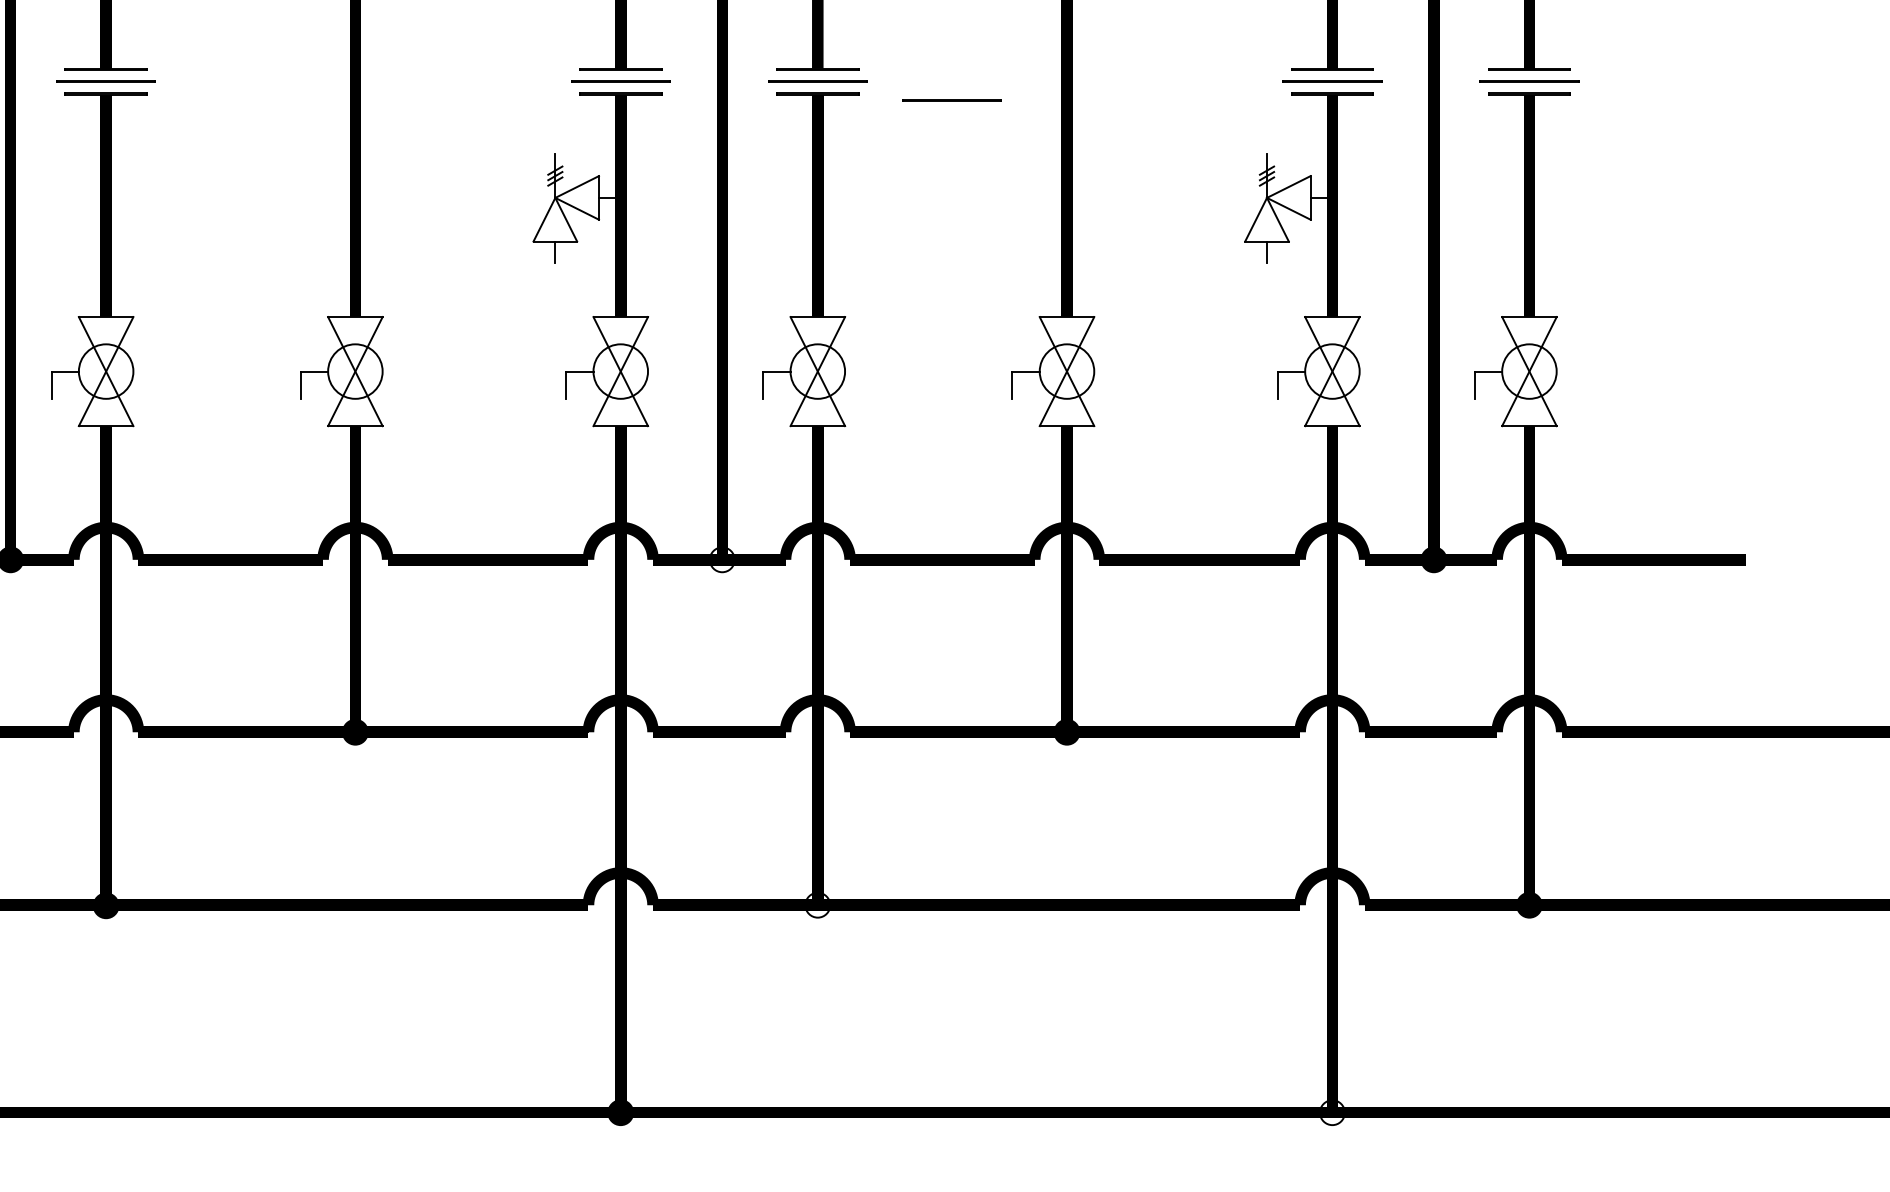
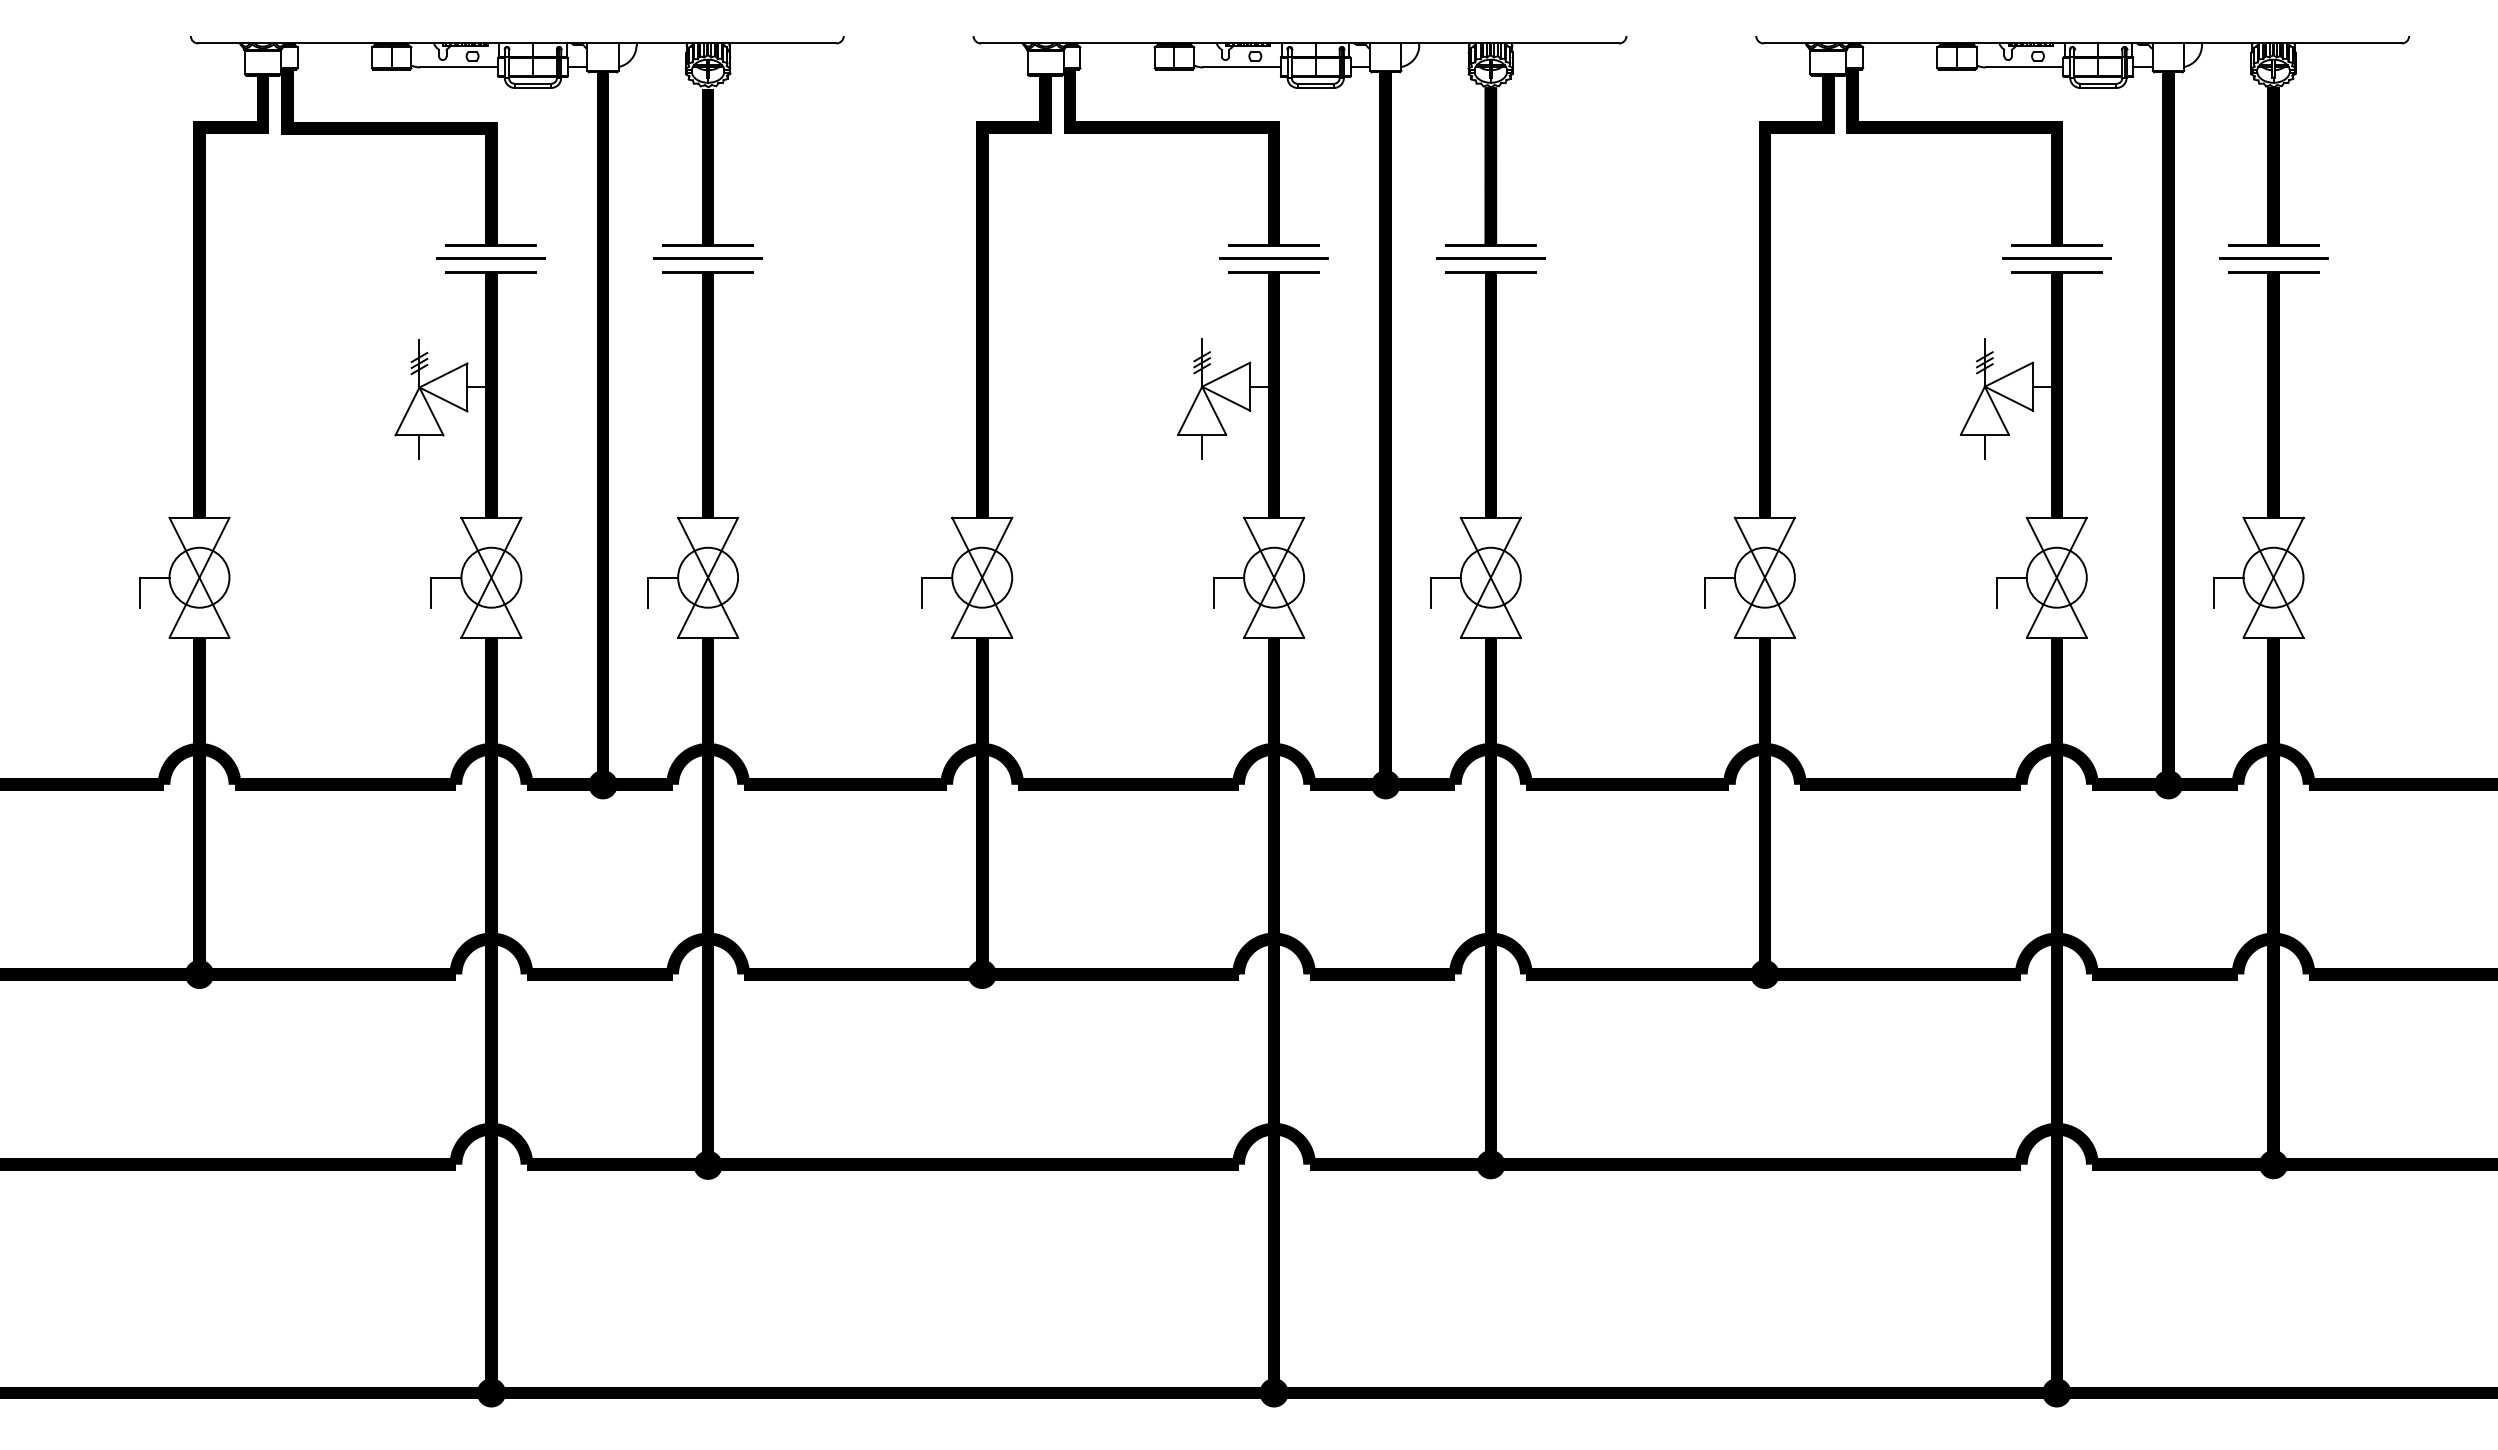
line: (952, 100) -> (1638, 279), removed
fill: (722, 559) -> (1385, 784), added
fill: (817, 905) -> (1490, 1164), added
fill: (1332, 1112) -> (2056, 1392), added

